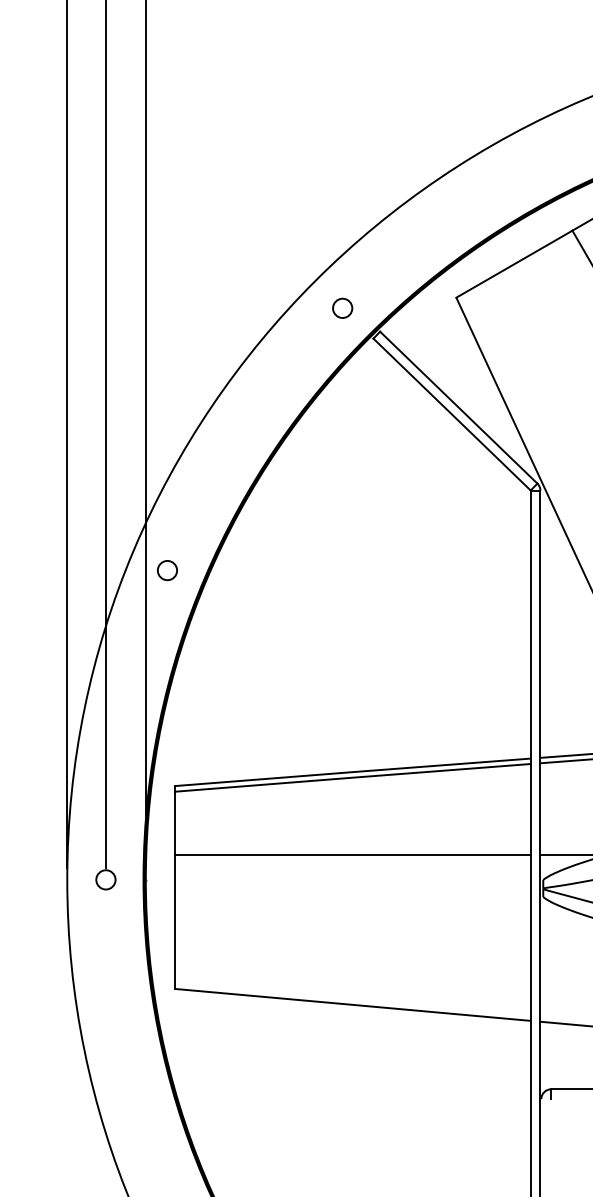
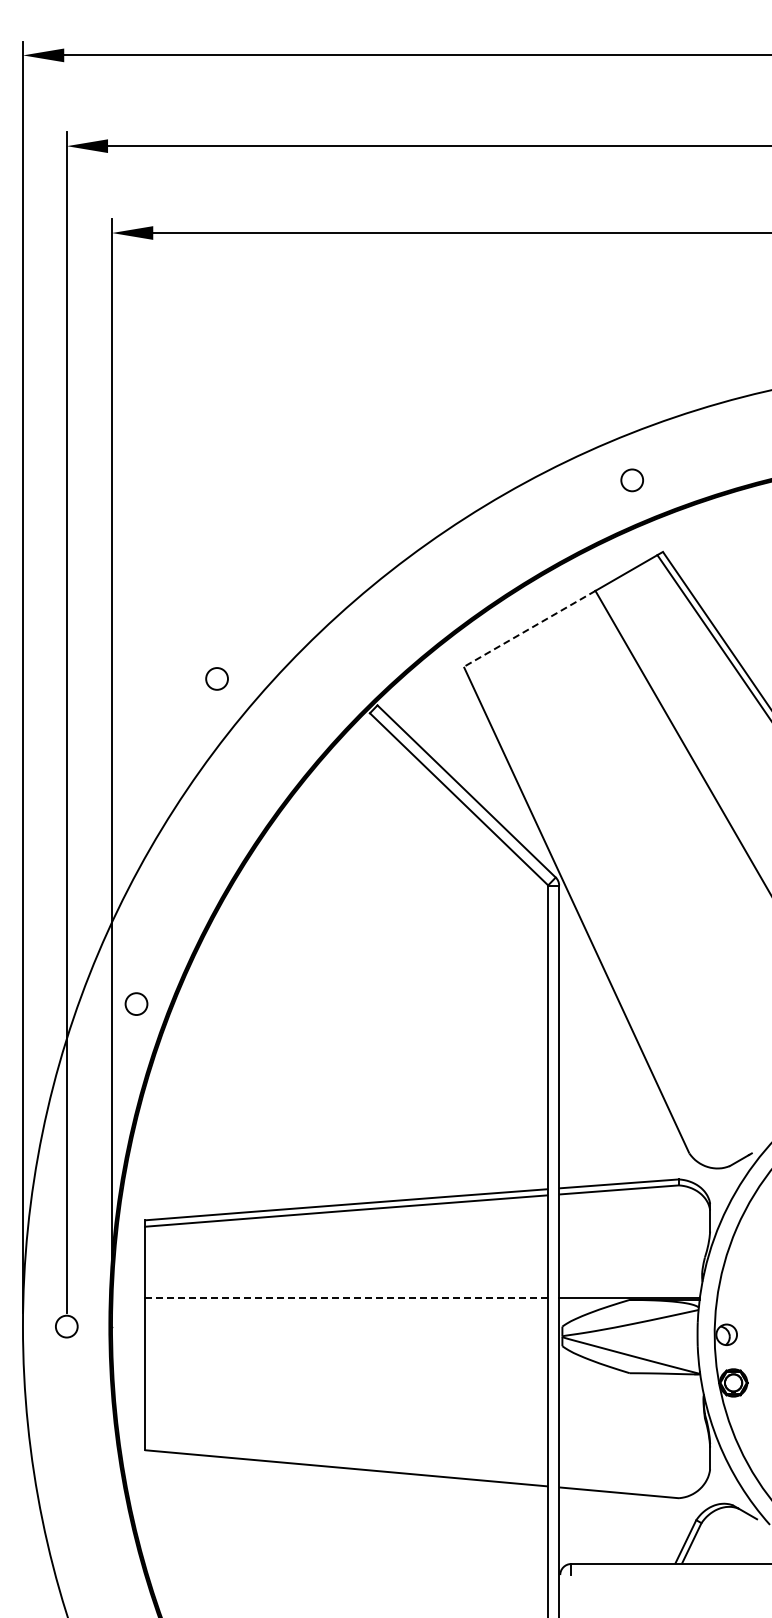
line: (514, 263) -> (529, 628), solid -> dashed
circle: (342, 307) -> (216, 678), moved
circle: (167, 570) -> (136, 1003), moved
line: (352, 855) -> (346, 1298), solid -> dashed

